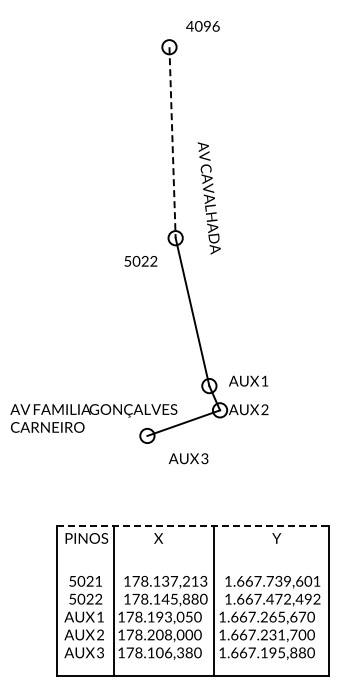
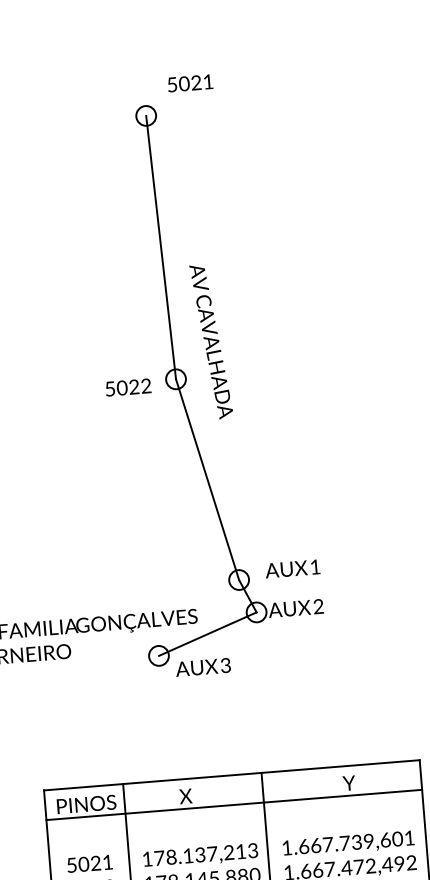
text: (202, 26) -> (189, 83), 4096 -> 5021
line: (172, 142) -> (161, 247), dashed -> solid
text: (208, 198) -> (210, 342), moved
text: (140, 261) -> (127, 387), moved
text: (188, 458) -> (203, 667), moved
line: (192, 525) -> (231, 774), dashed -> solid
line: (192, 547) -> (233, 805), added

